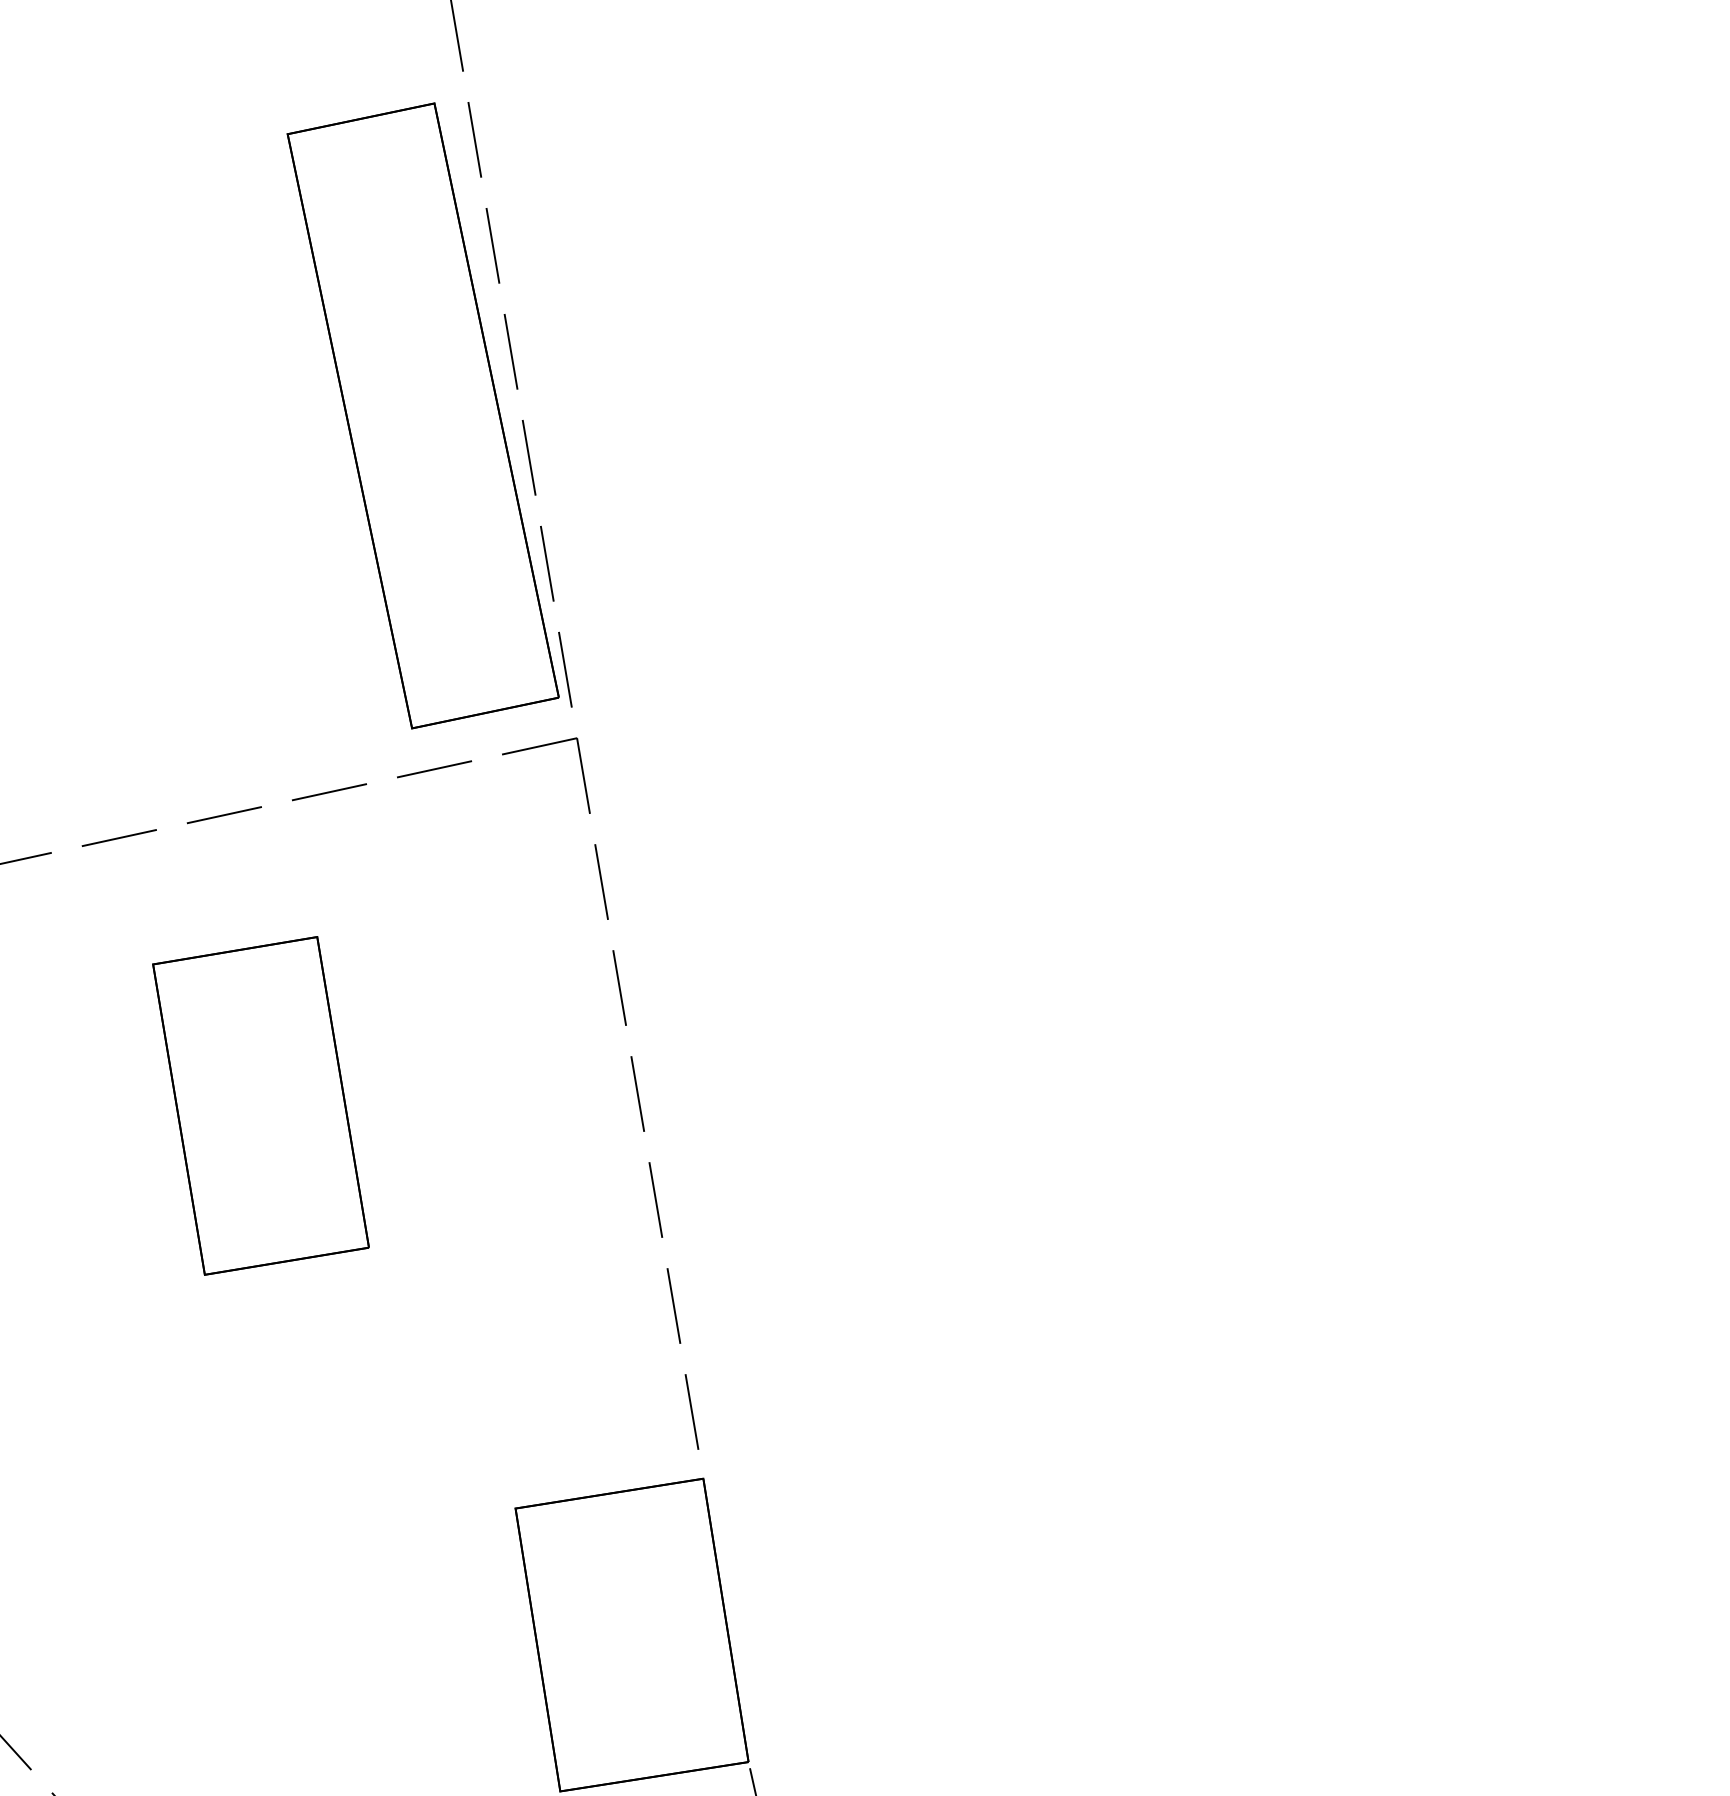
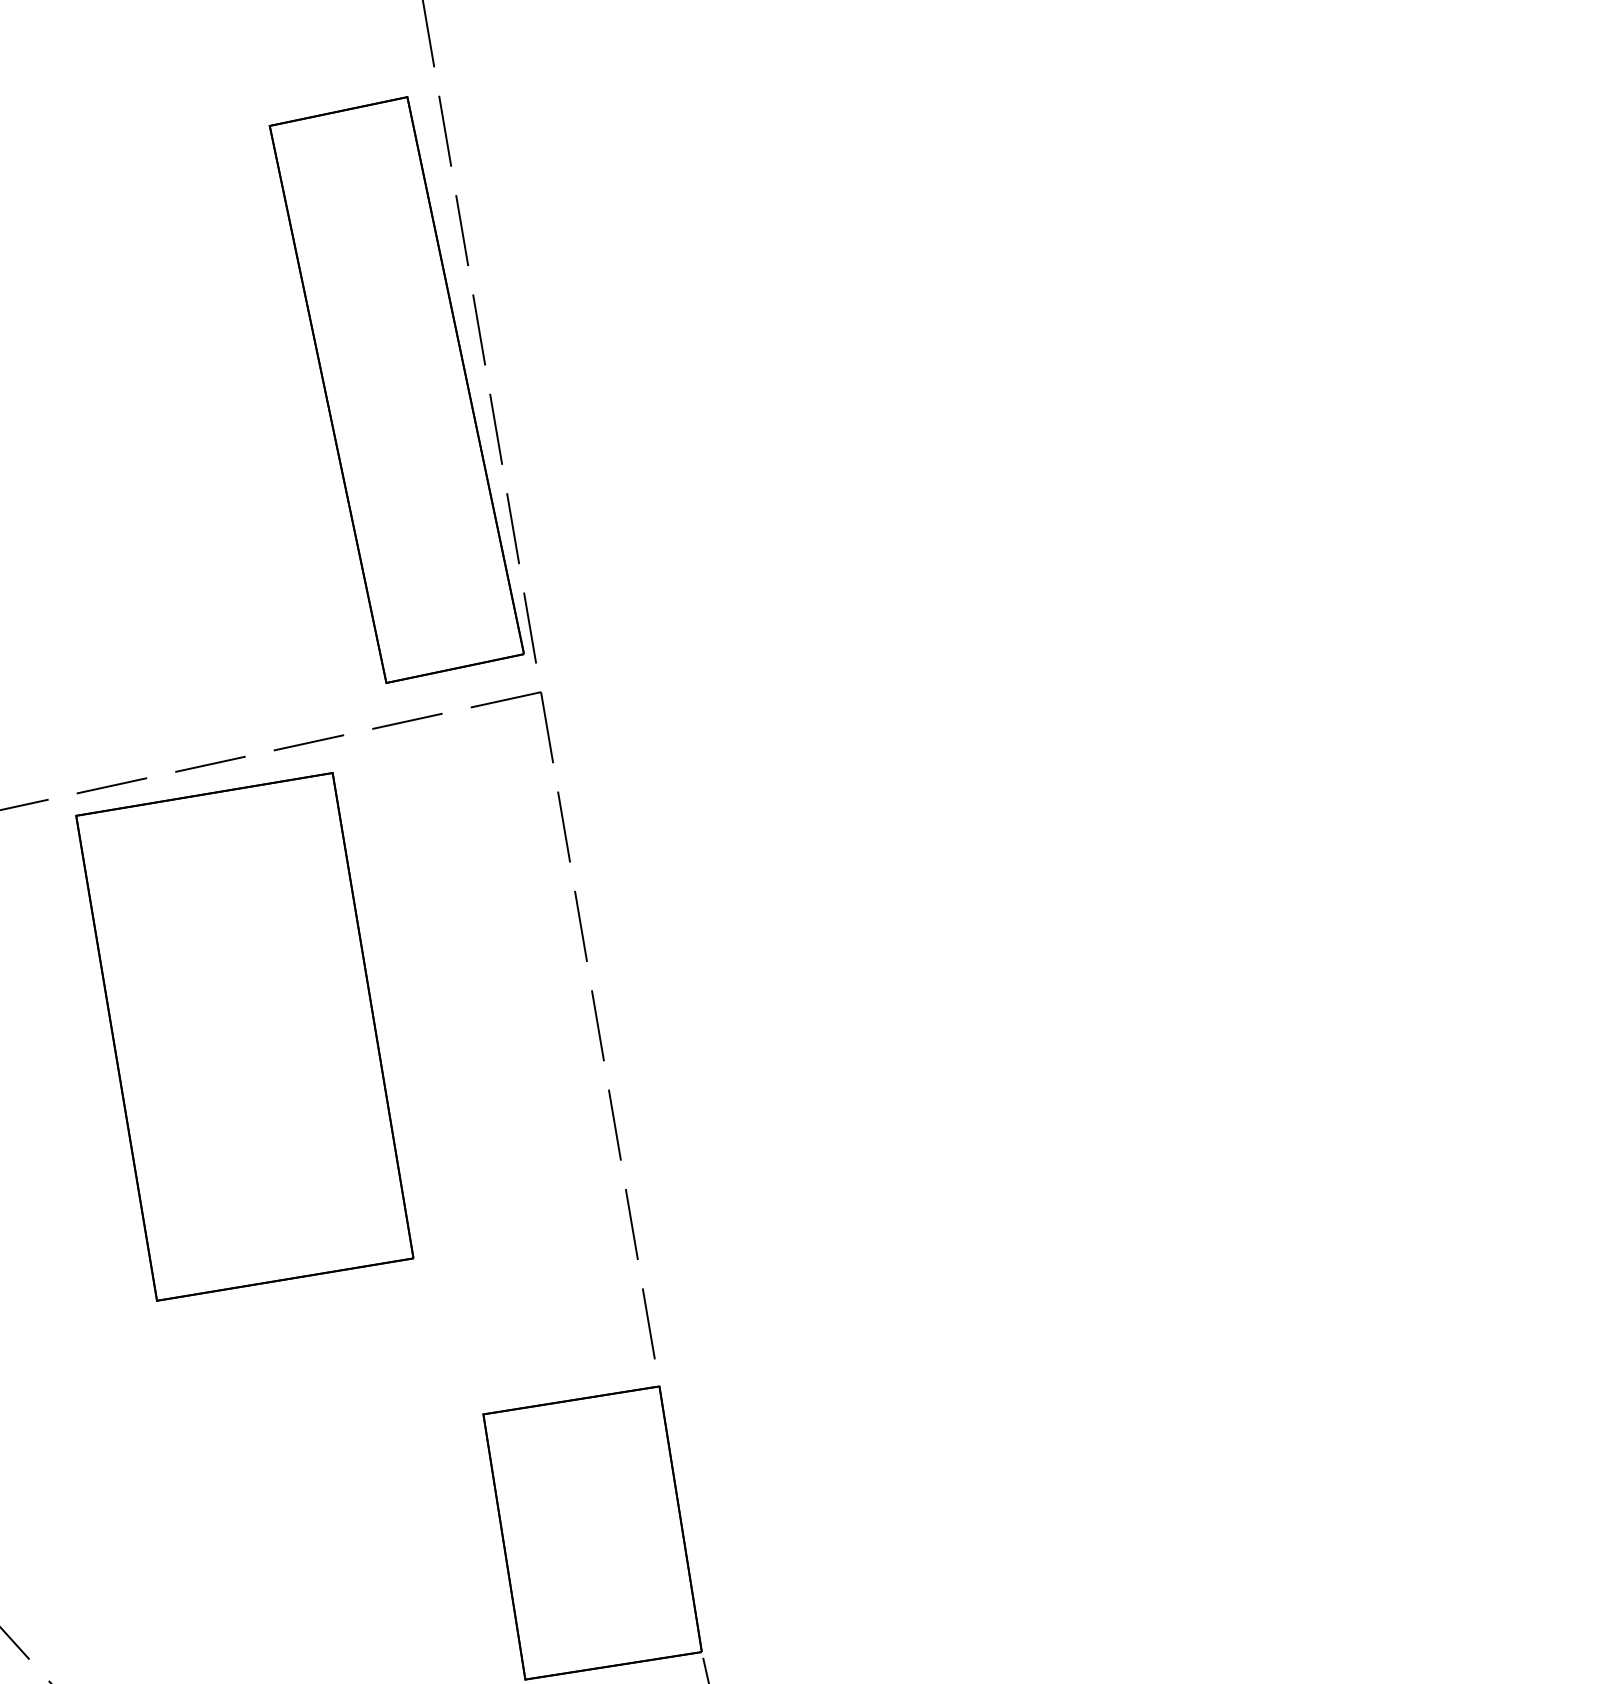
part: (260, 1105) -> (244, 1036), size x1.67

